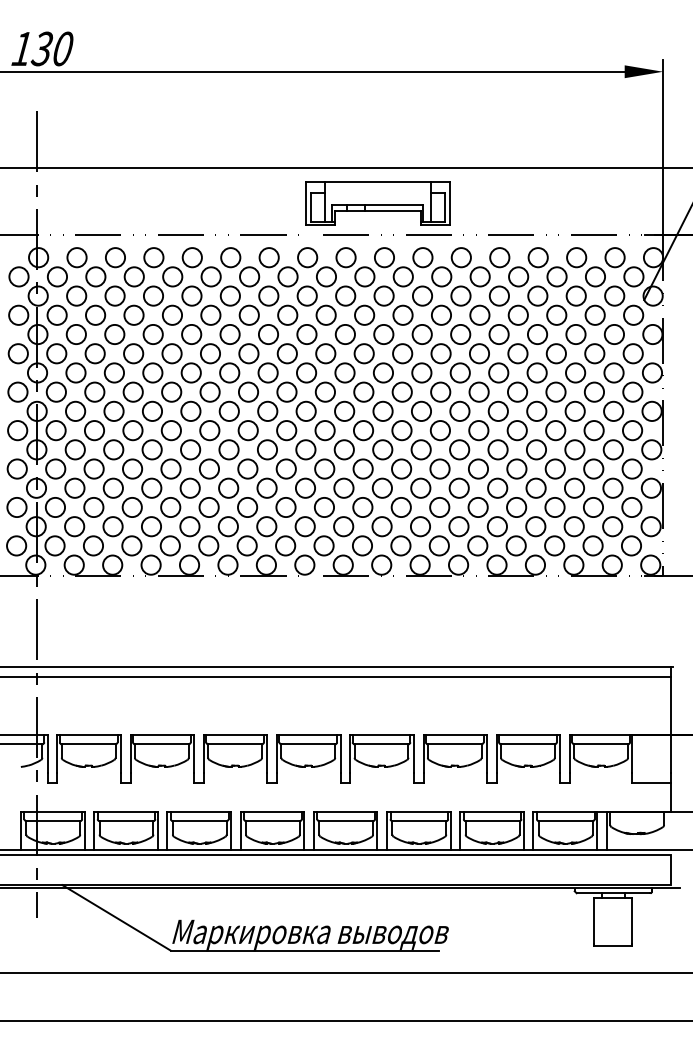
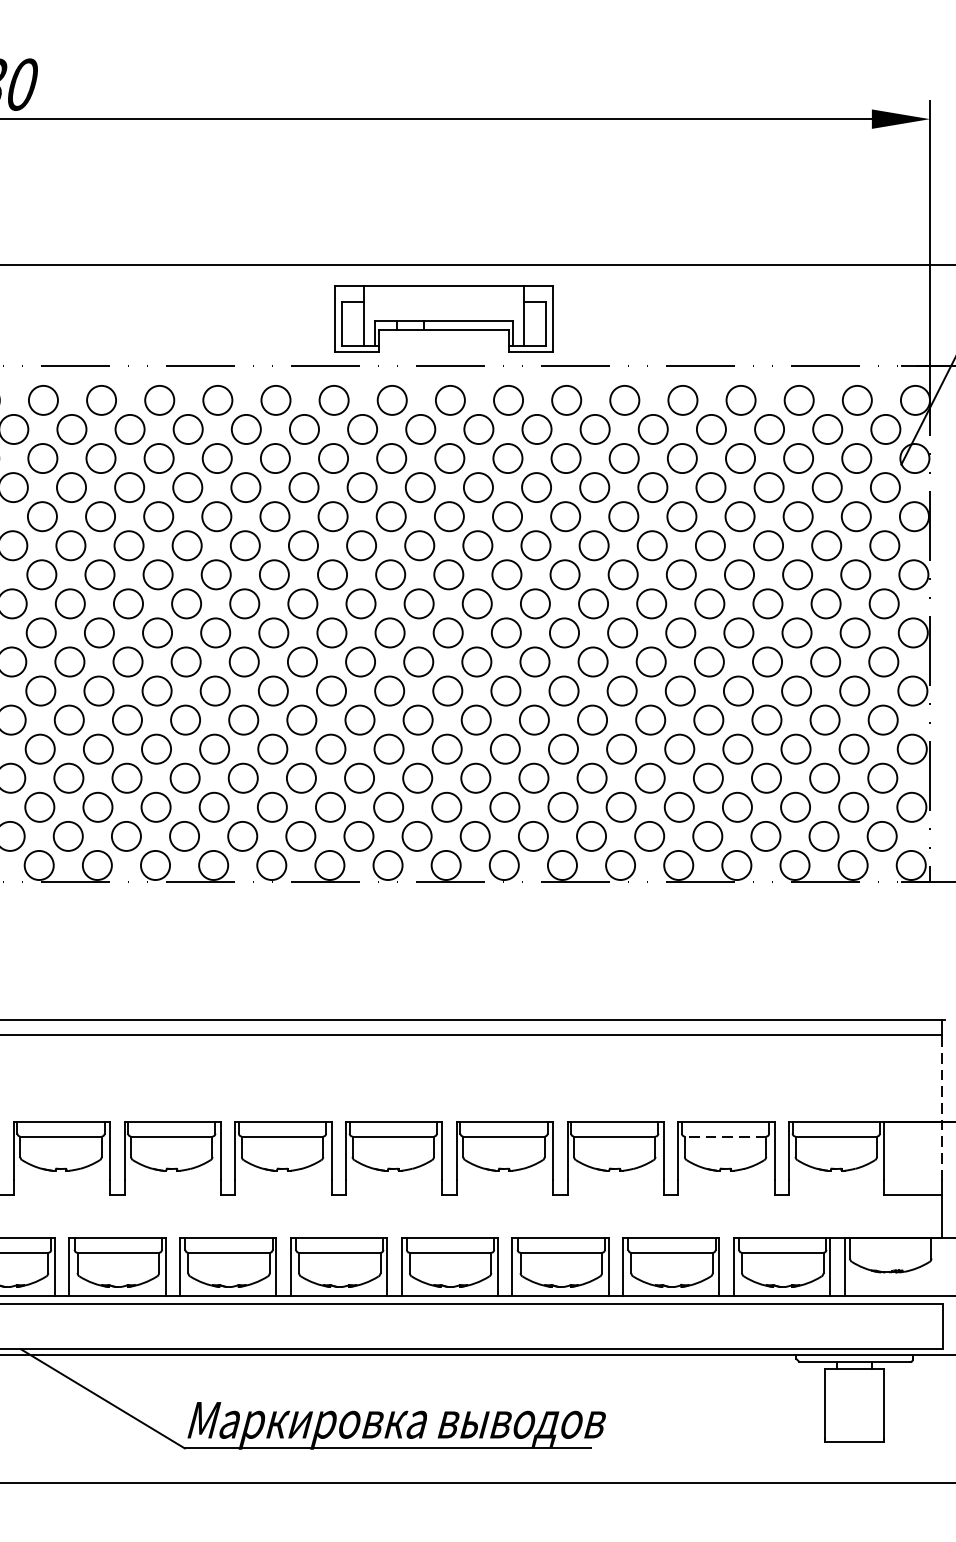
part: (377, 203) -> (443, 318), moved
line: (670, 724) -> (941, 1106), solid -> dashed
line: (527, 744) -> (724, 1136), solid -> dashed

